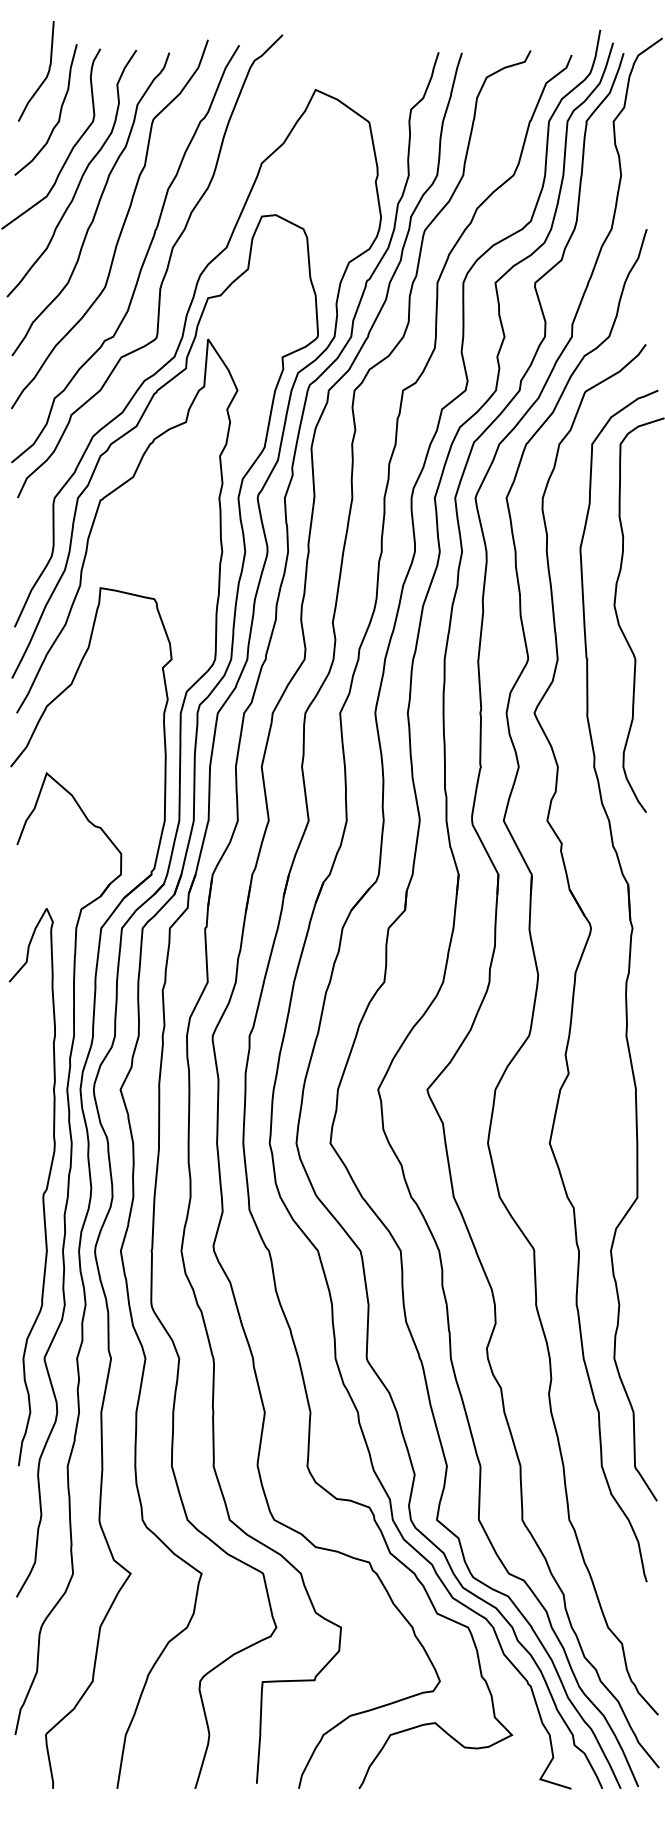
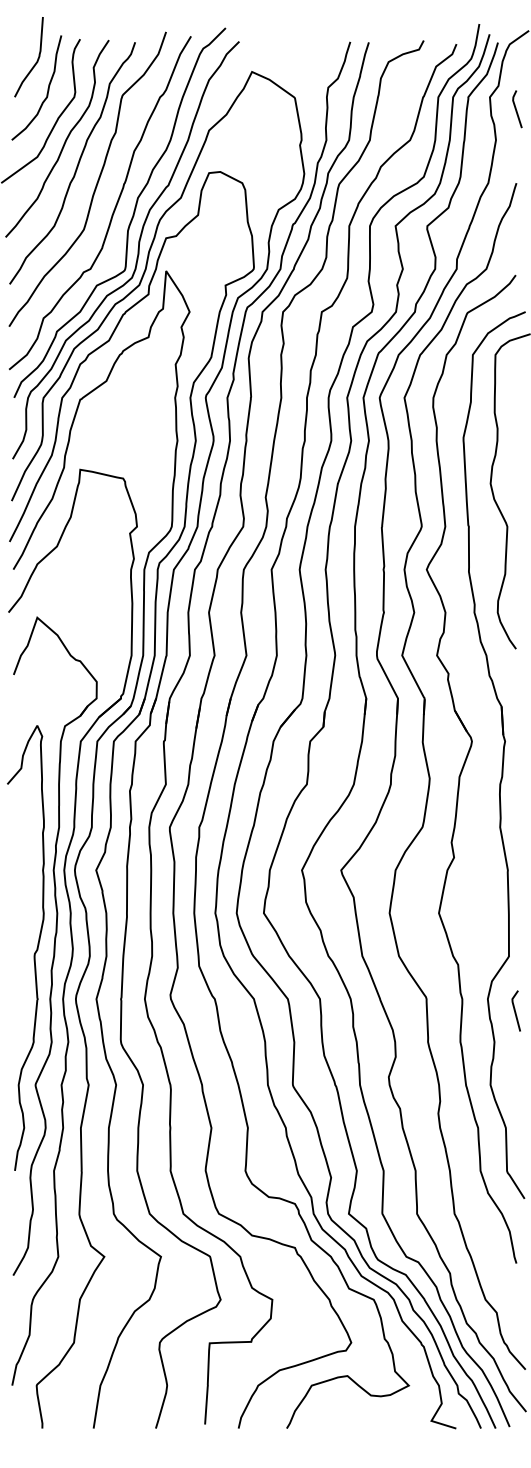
line: (646, 136) -> (516, 109), added
curve: (172, 313) -> (137, 250), added
line: (645, 1265) -> (515, 1010), added

